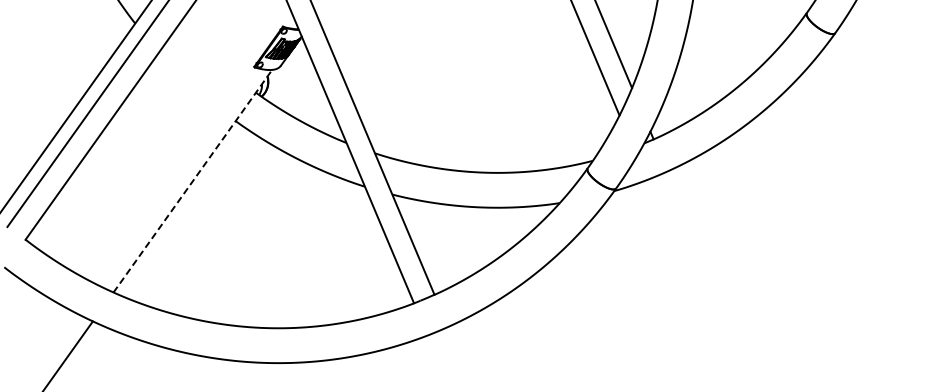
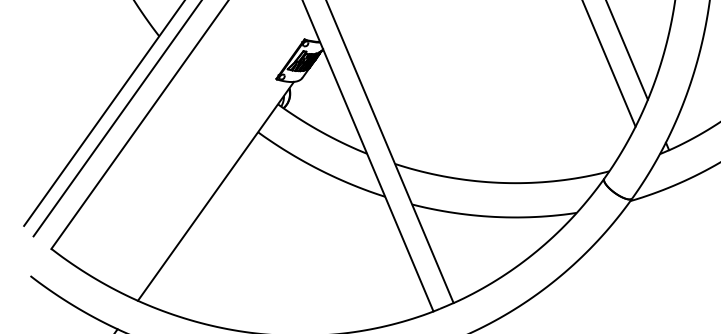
line: (192, 181) -> (215, 191), dashed -> solid

